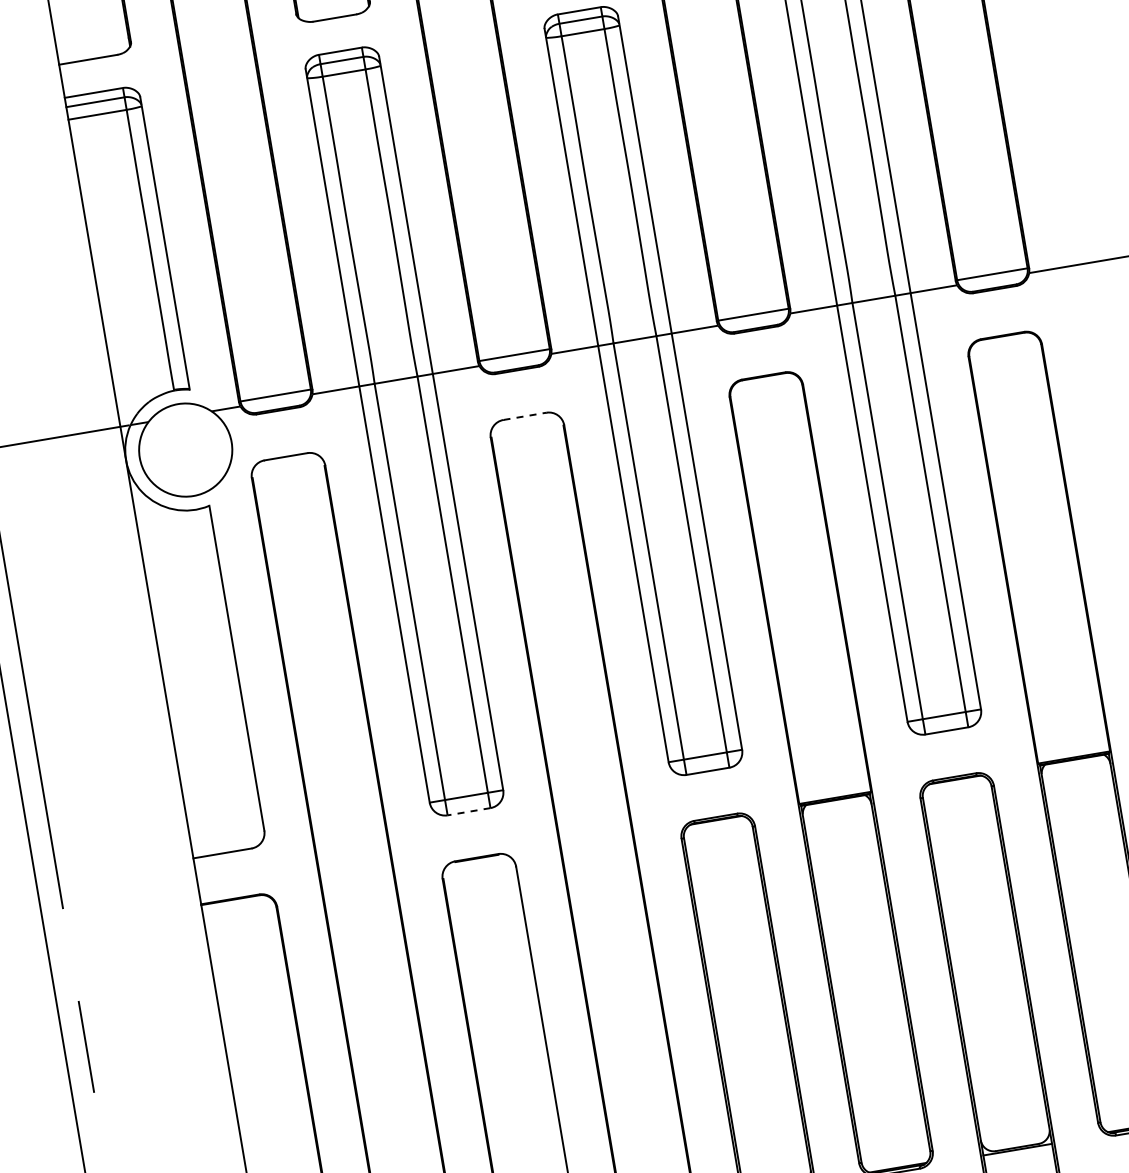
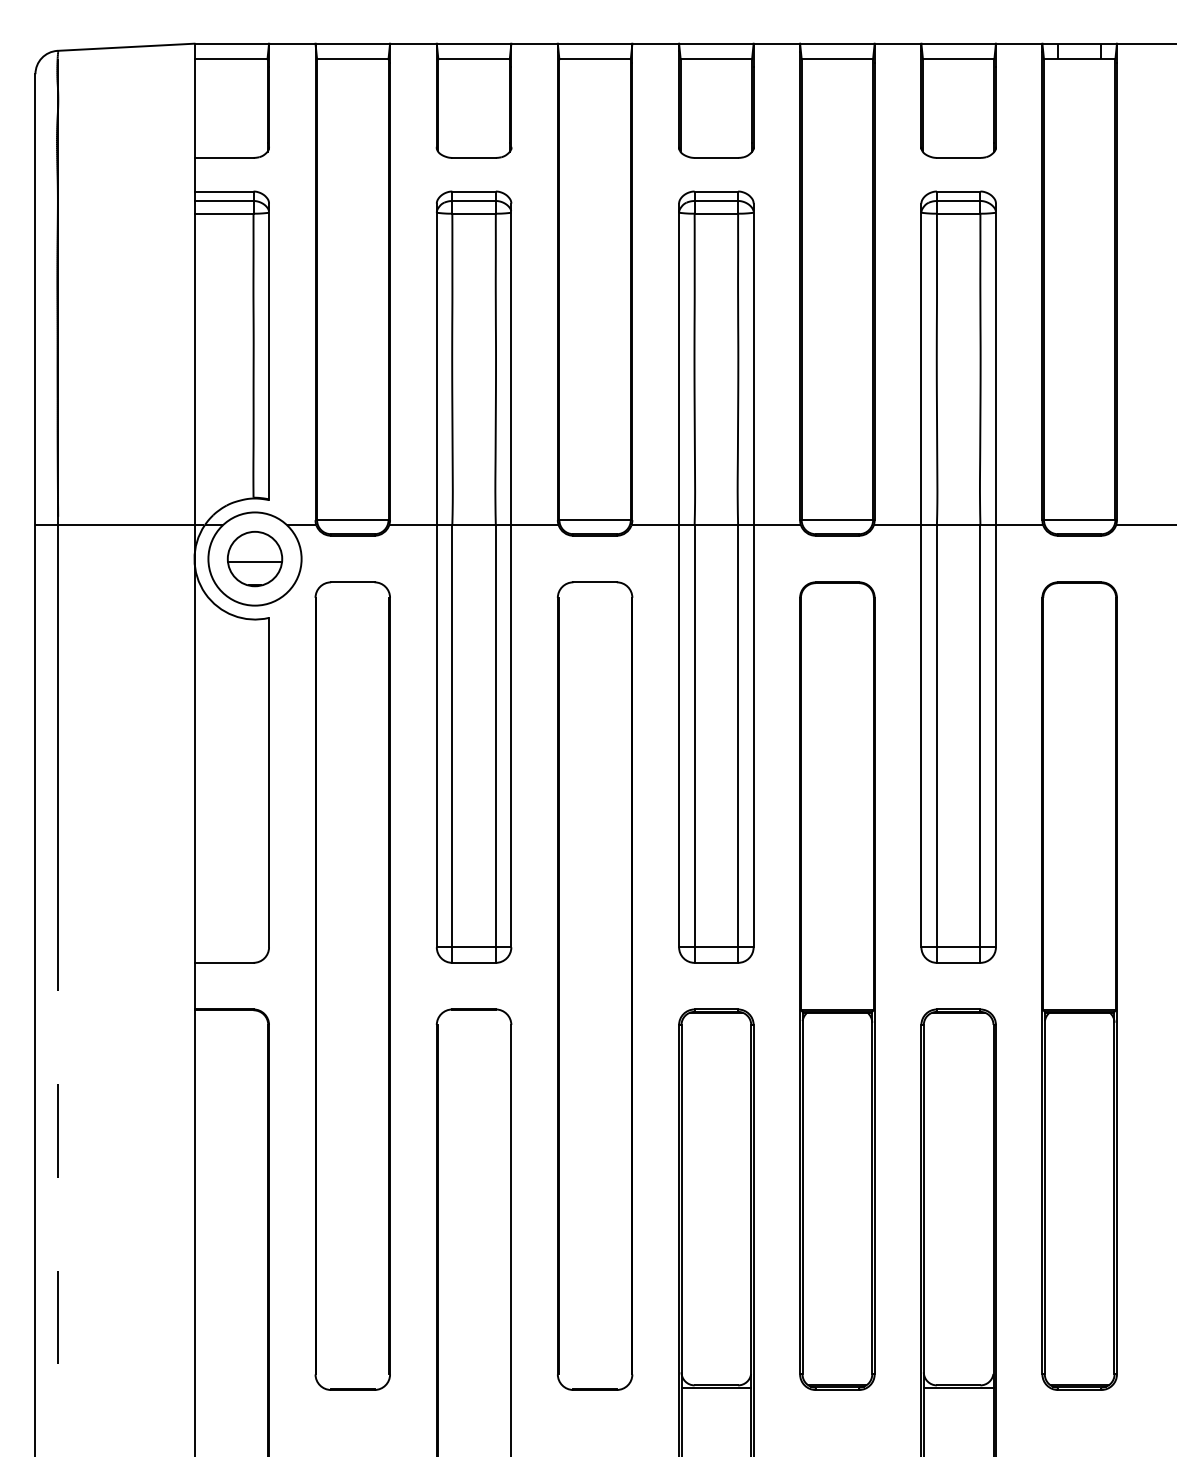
line: (525, 416) -> (595, 582), dashed -> solid
part: (185, 450) -> (254, 559), added
line: (469, 811) -> (474, 962), dashed -> solid

